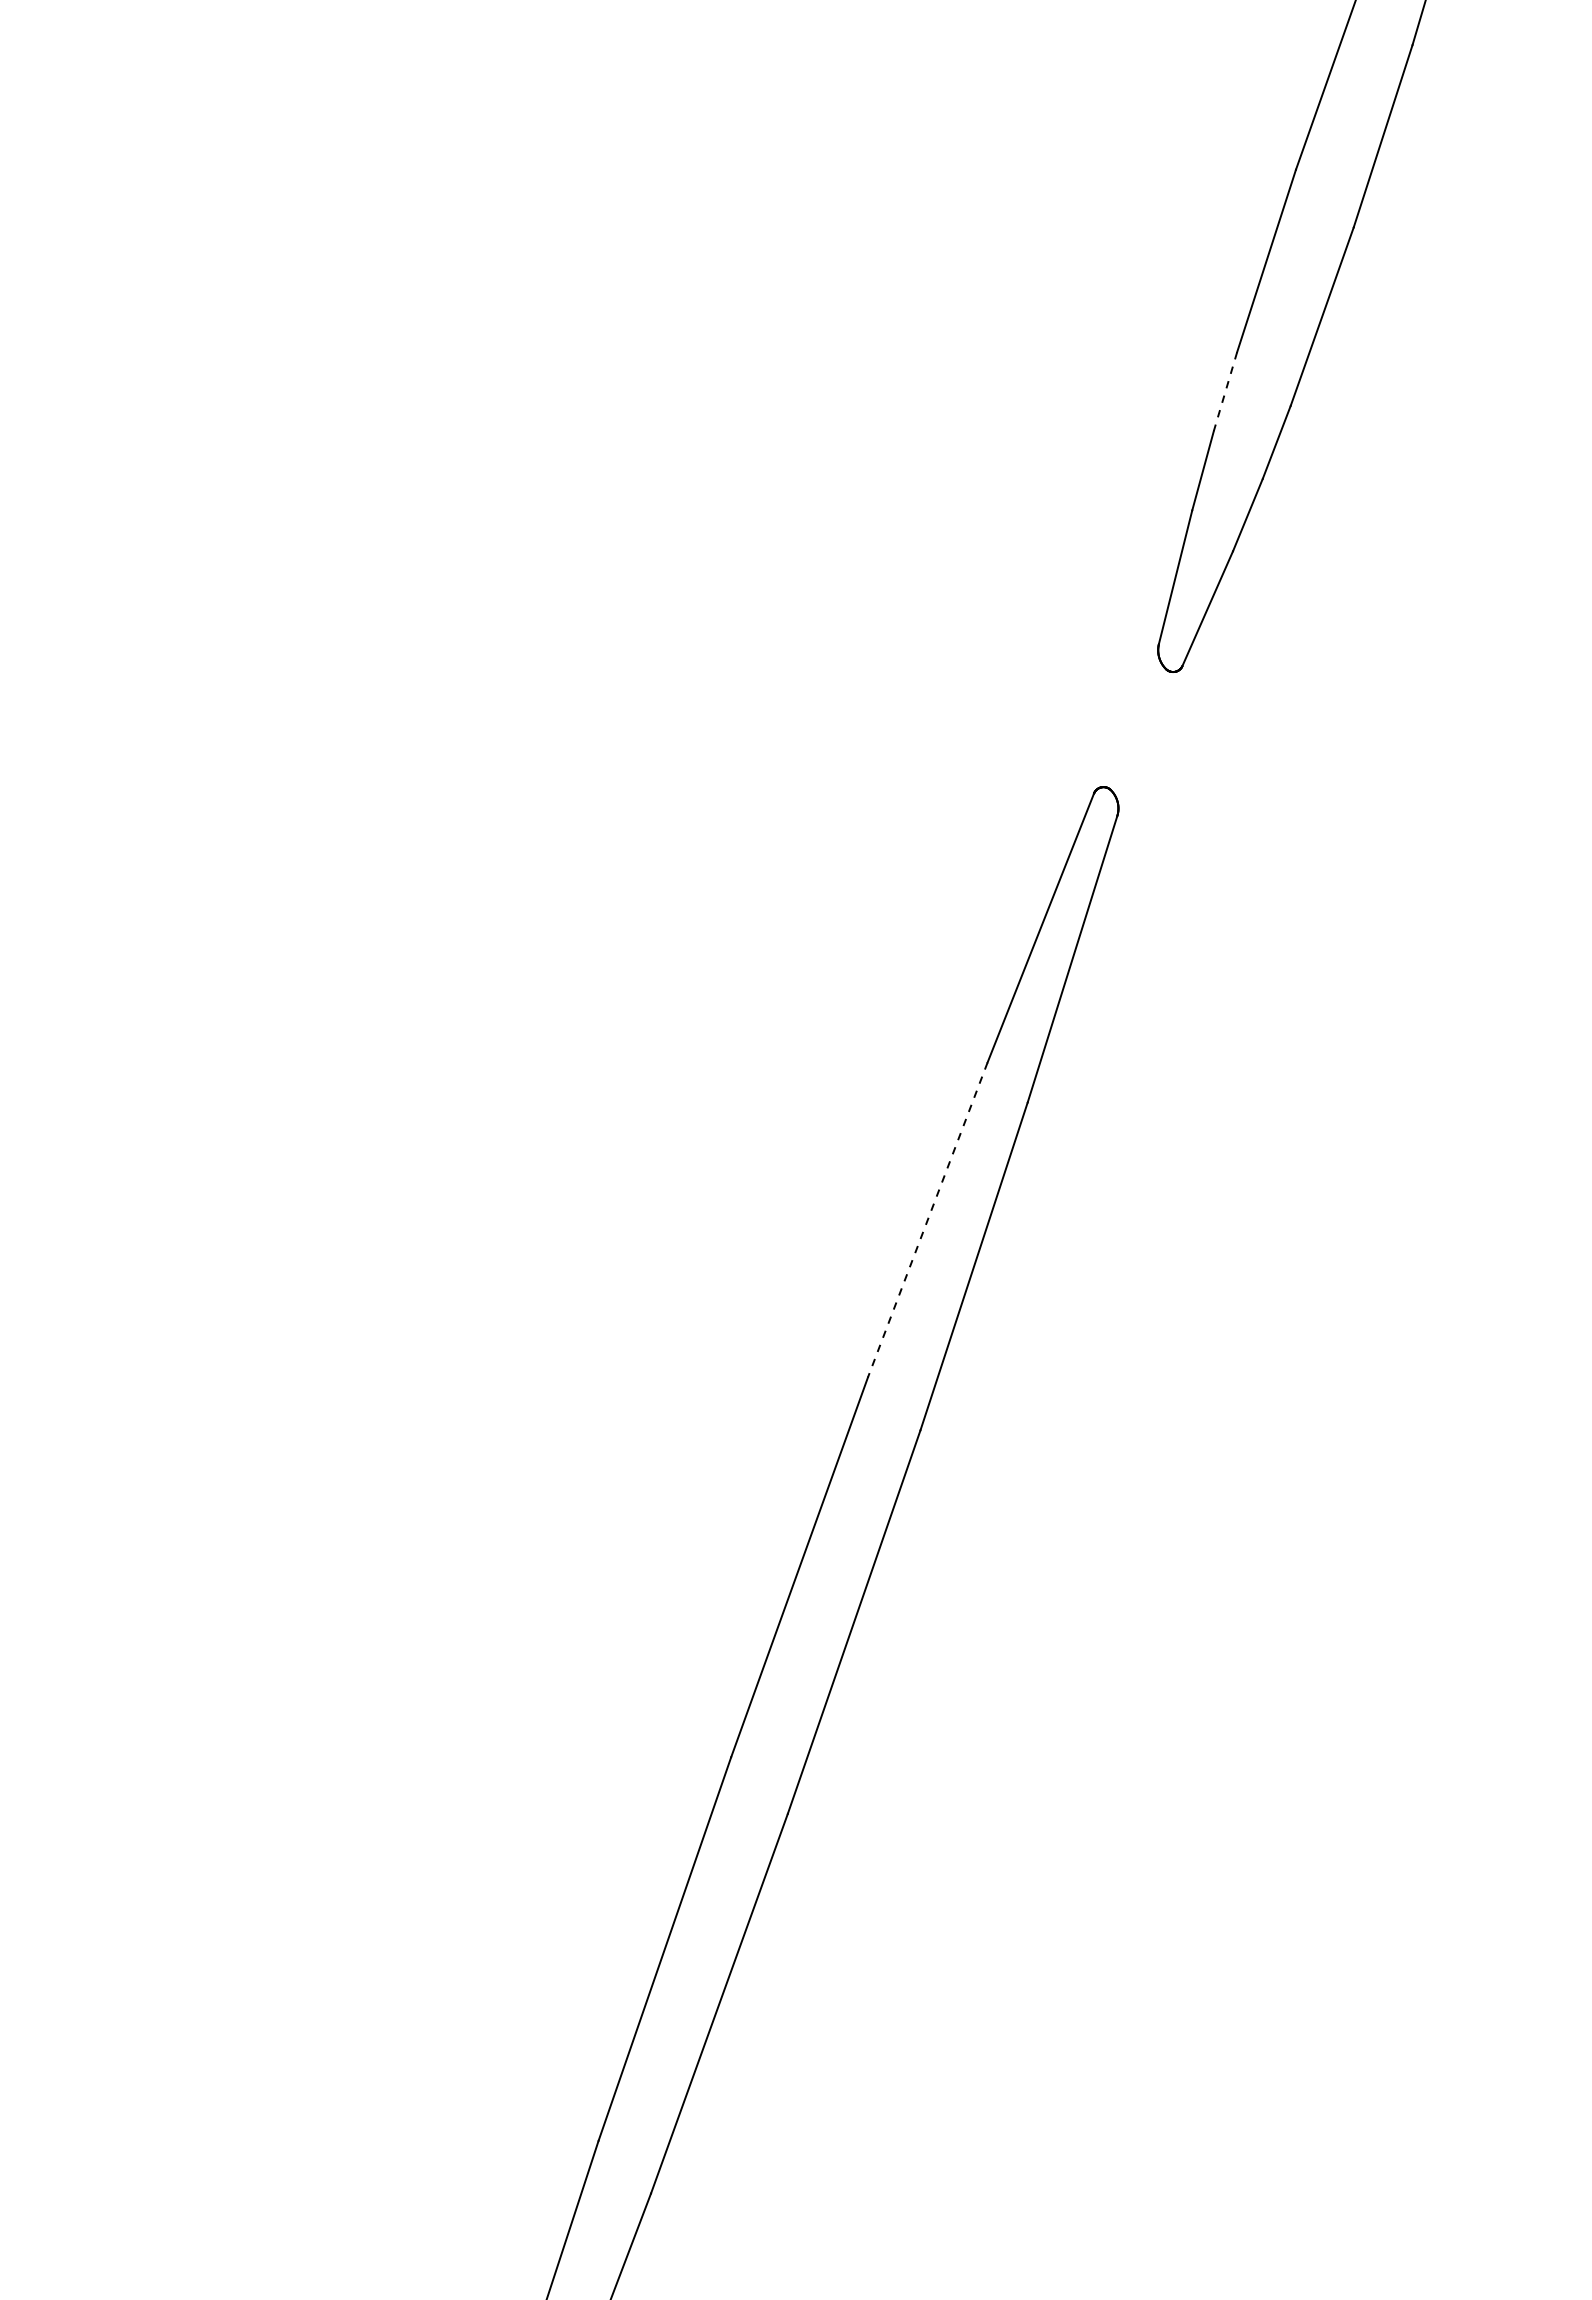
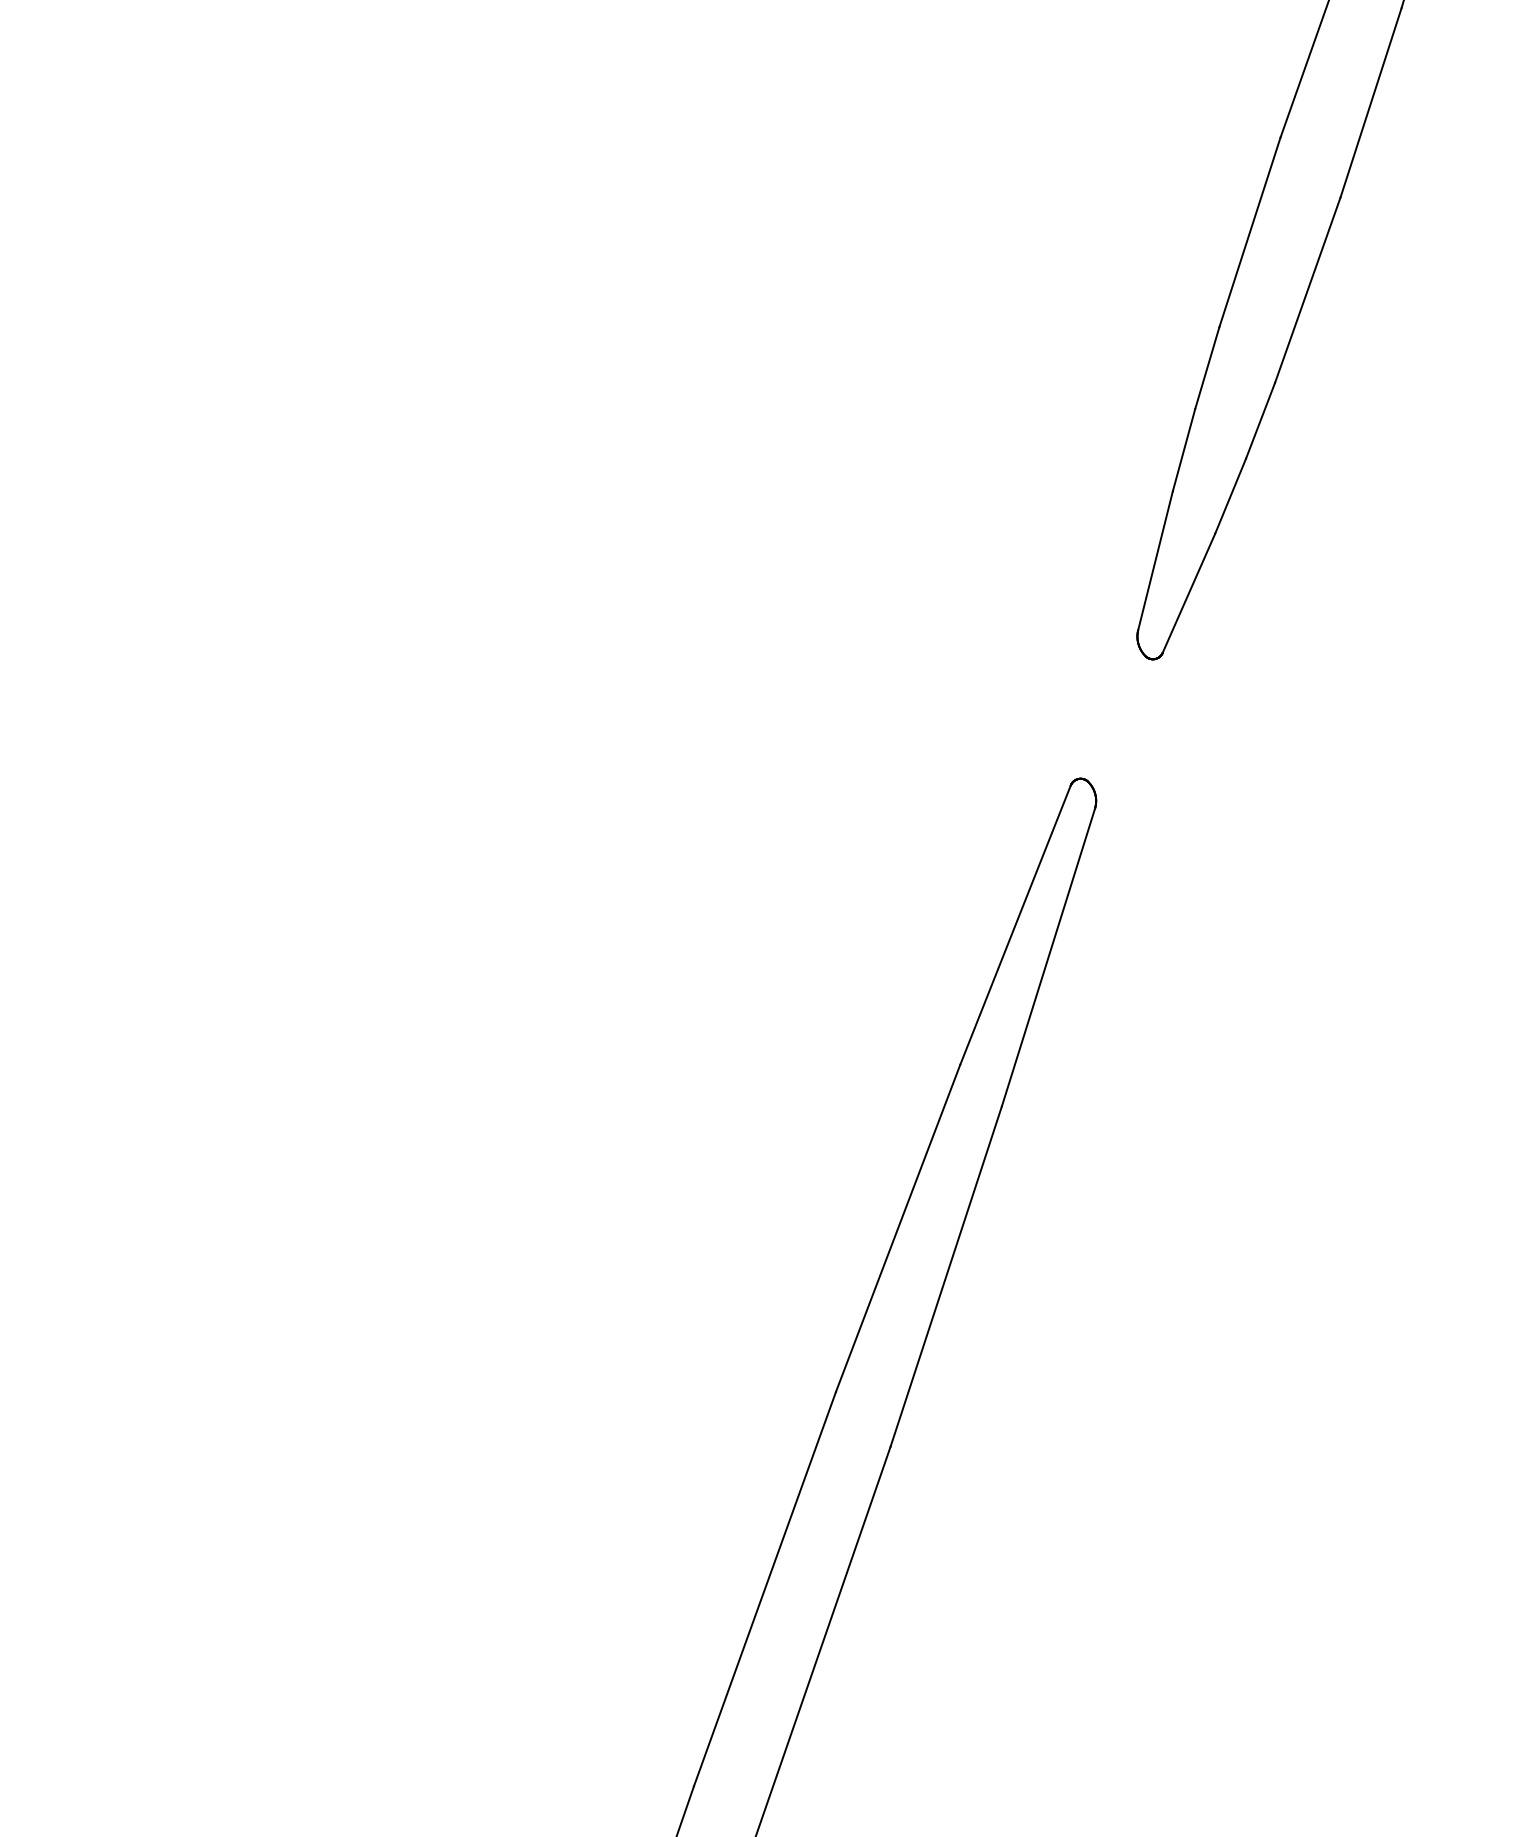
line: (1225, 392) -> (1207, 368), dashed -> solid
line: (927, 1220) -> (897, 1228), dashed -> solid

